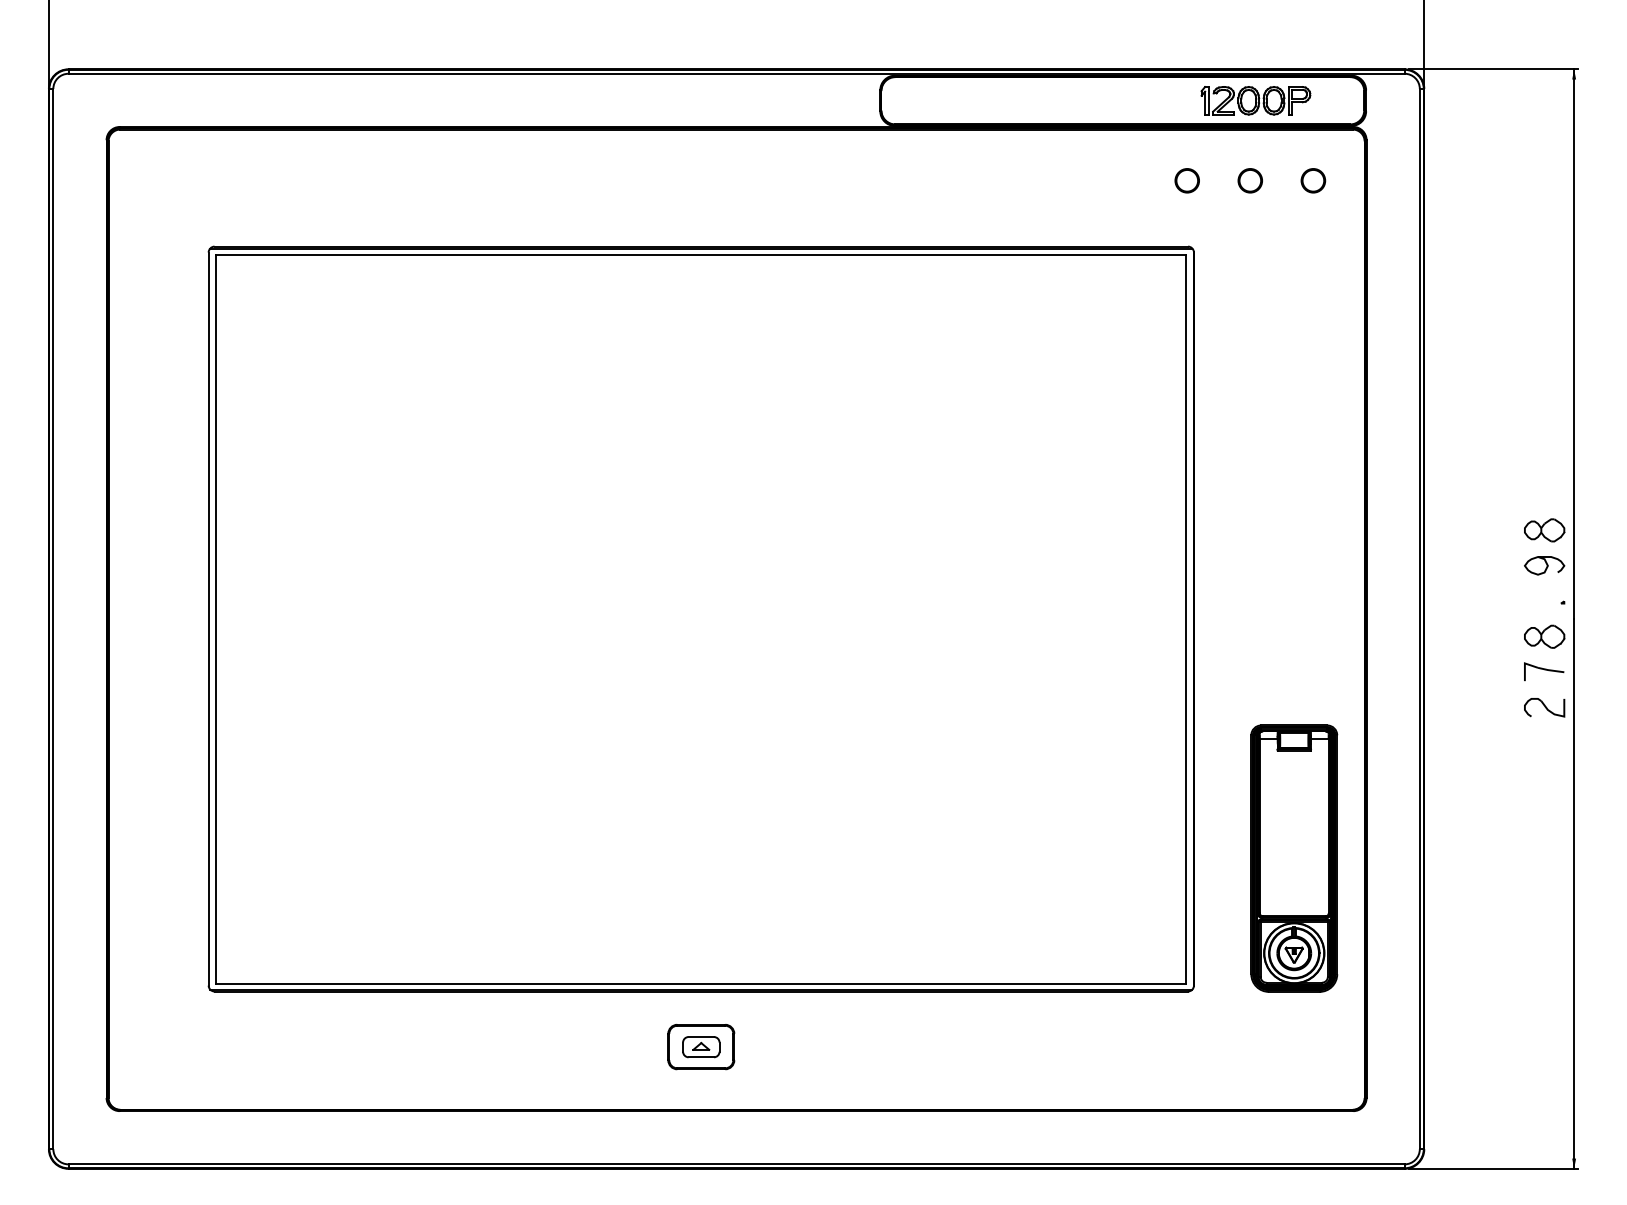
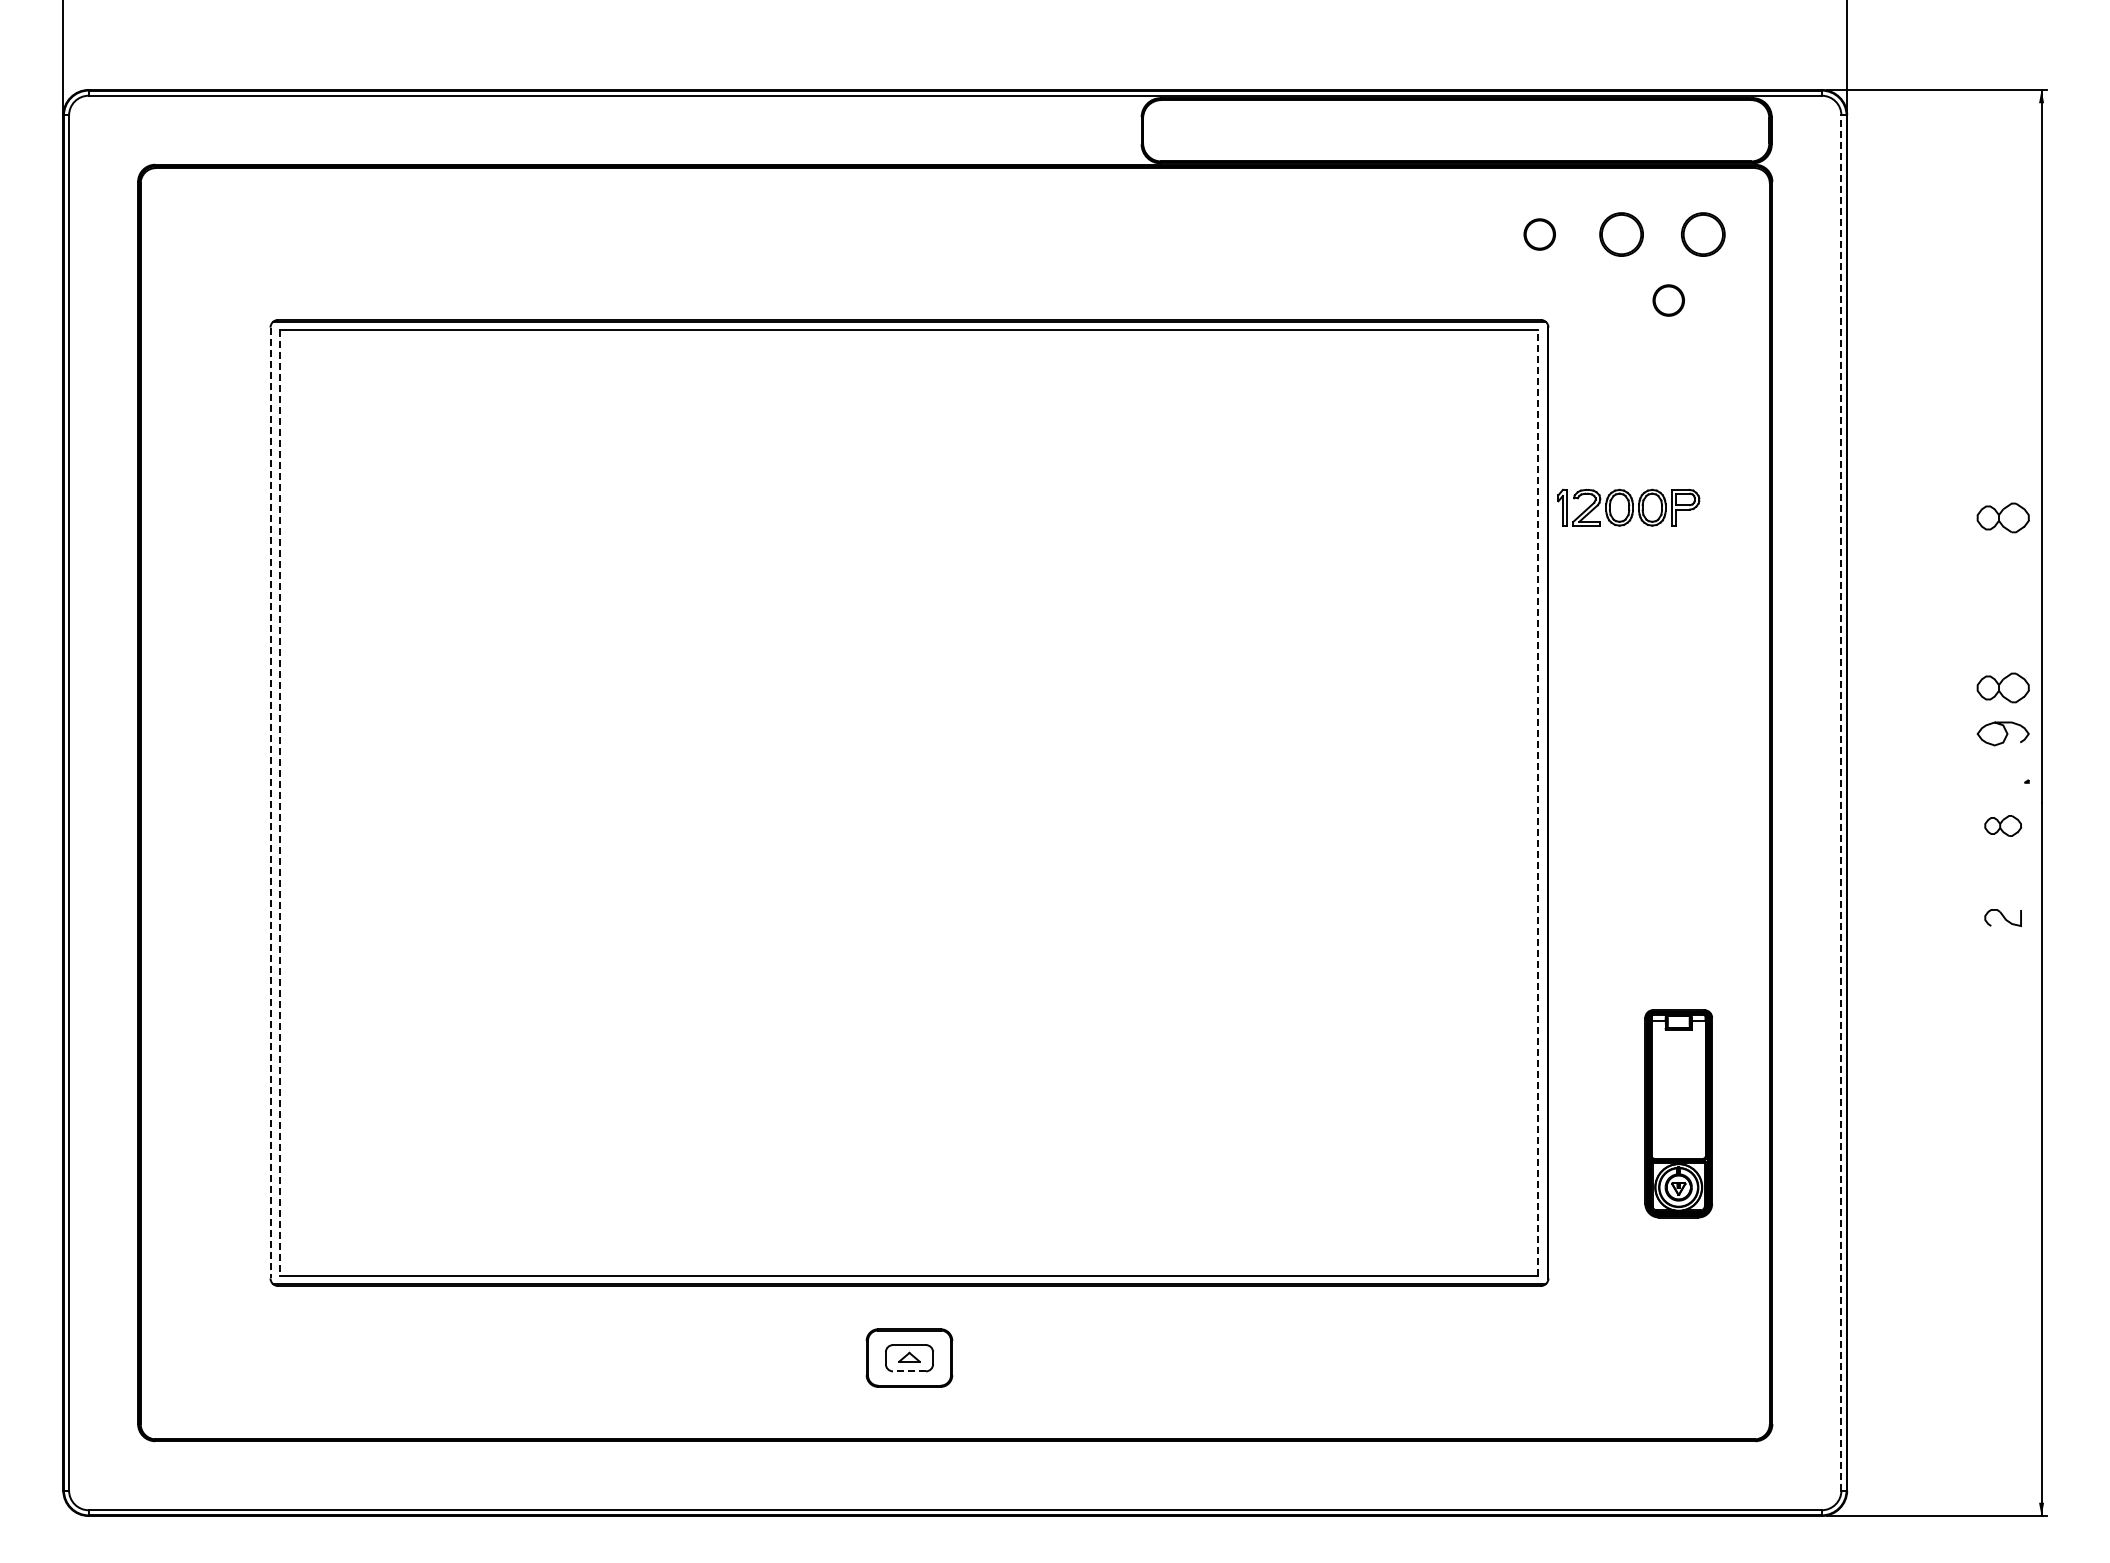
part: (1255, 100) -> (1628, 507), moved
circle: (1250, 180) -> (1621, 234), size x1.4
circle: (1313, 180) -> (1703, 234), size x1.4
circle: (1286, 231) -> (1668, 300), added
part: (1544, 398) -> (2002, 517), added
line: (216, 618) -> (280, 802), solid -> dashed
line: (1186, 618) -> (1538, 802), solid -> dashed
line: (1419, 618) -> (1841, 802), solid -> dashed
line: (208, 619) -> (270, 803), solid -> dashed
part: (1544, 636) -> (2002, 825), size x0.7
part: (1544, 671) -> (2002, 871), removed
part: (1544, 707) -> (2002, 917), size x0.7
part: (1294, 858) -> (1678, 1113), size x0.6
line: (701, 1057) -> (909, 1371), solid -> dashed

